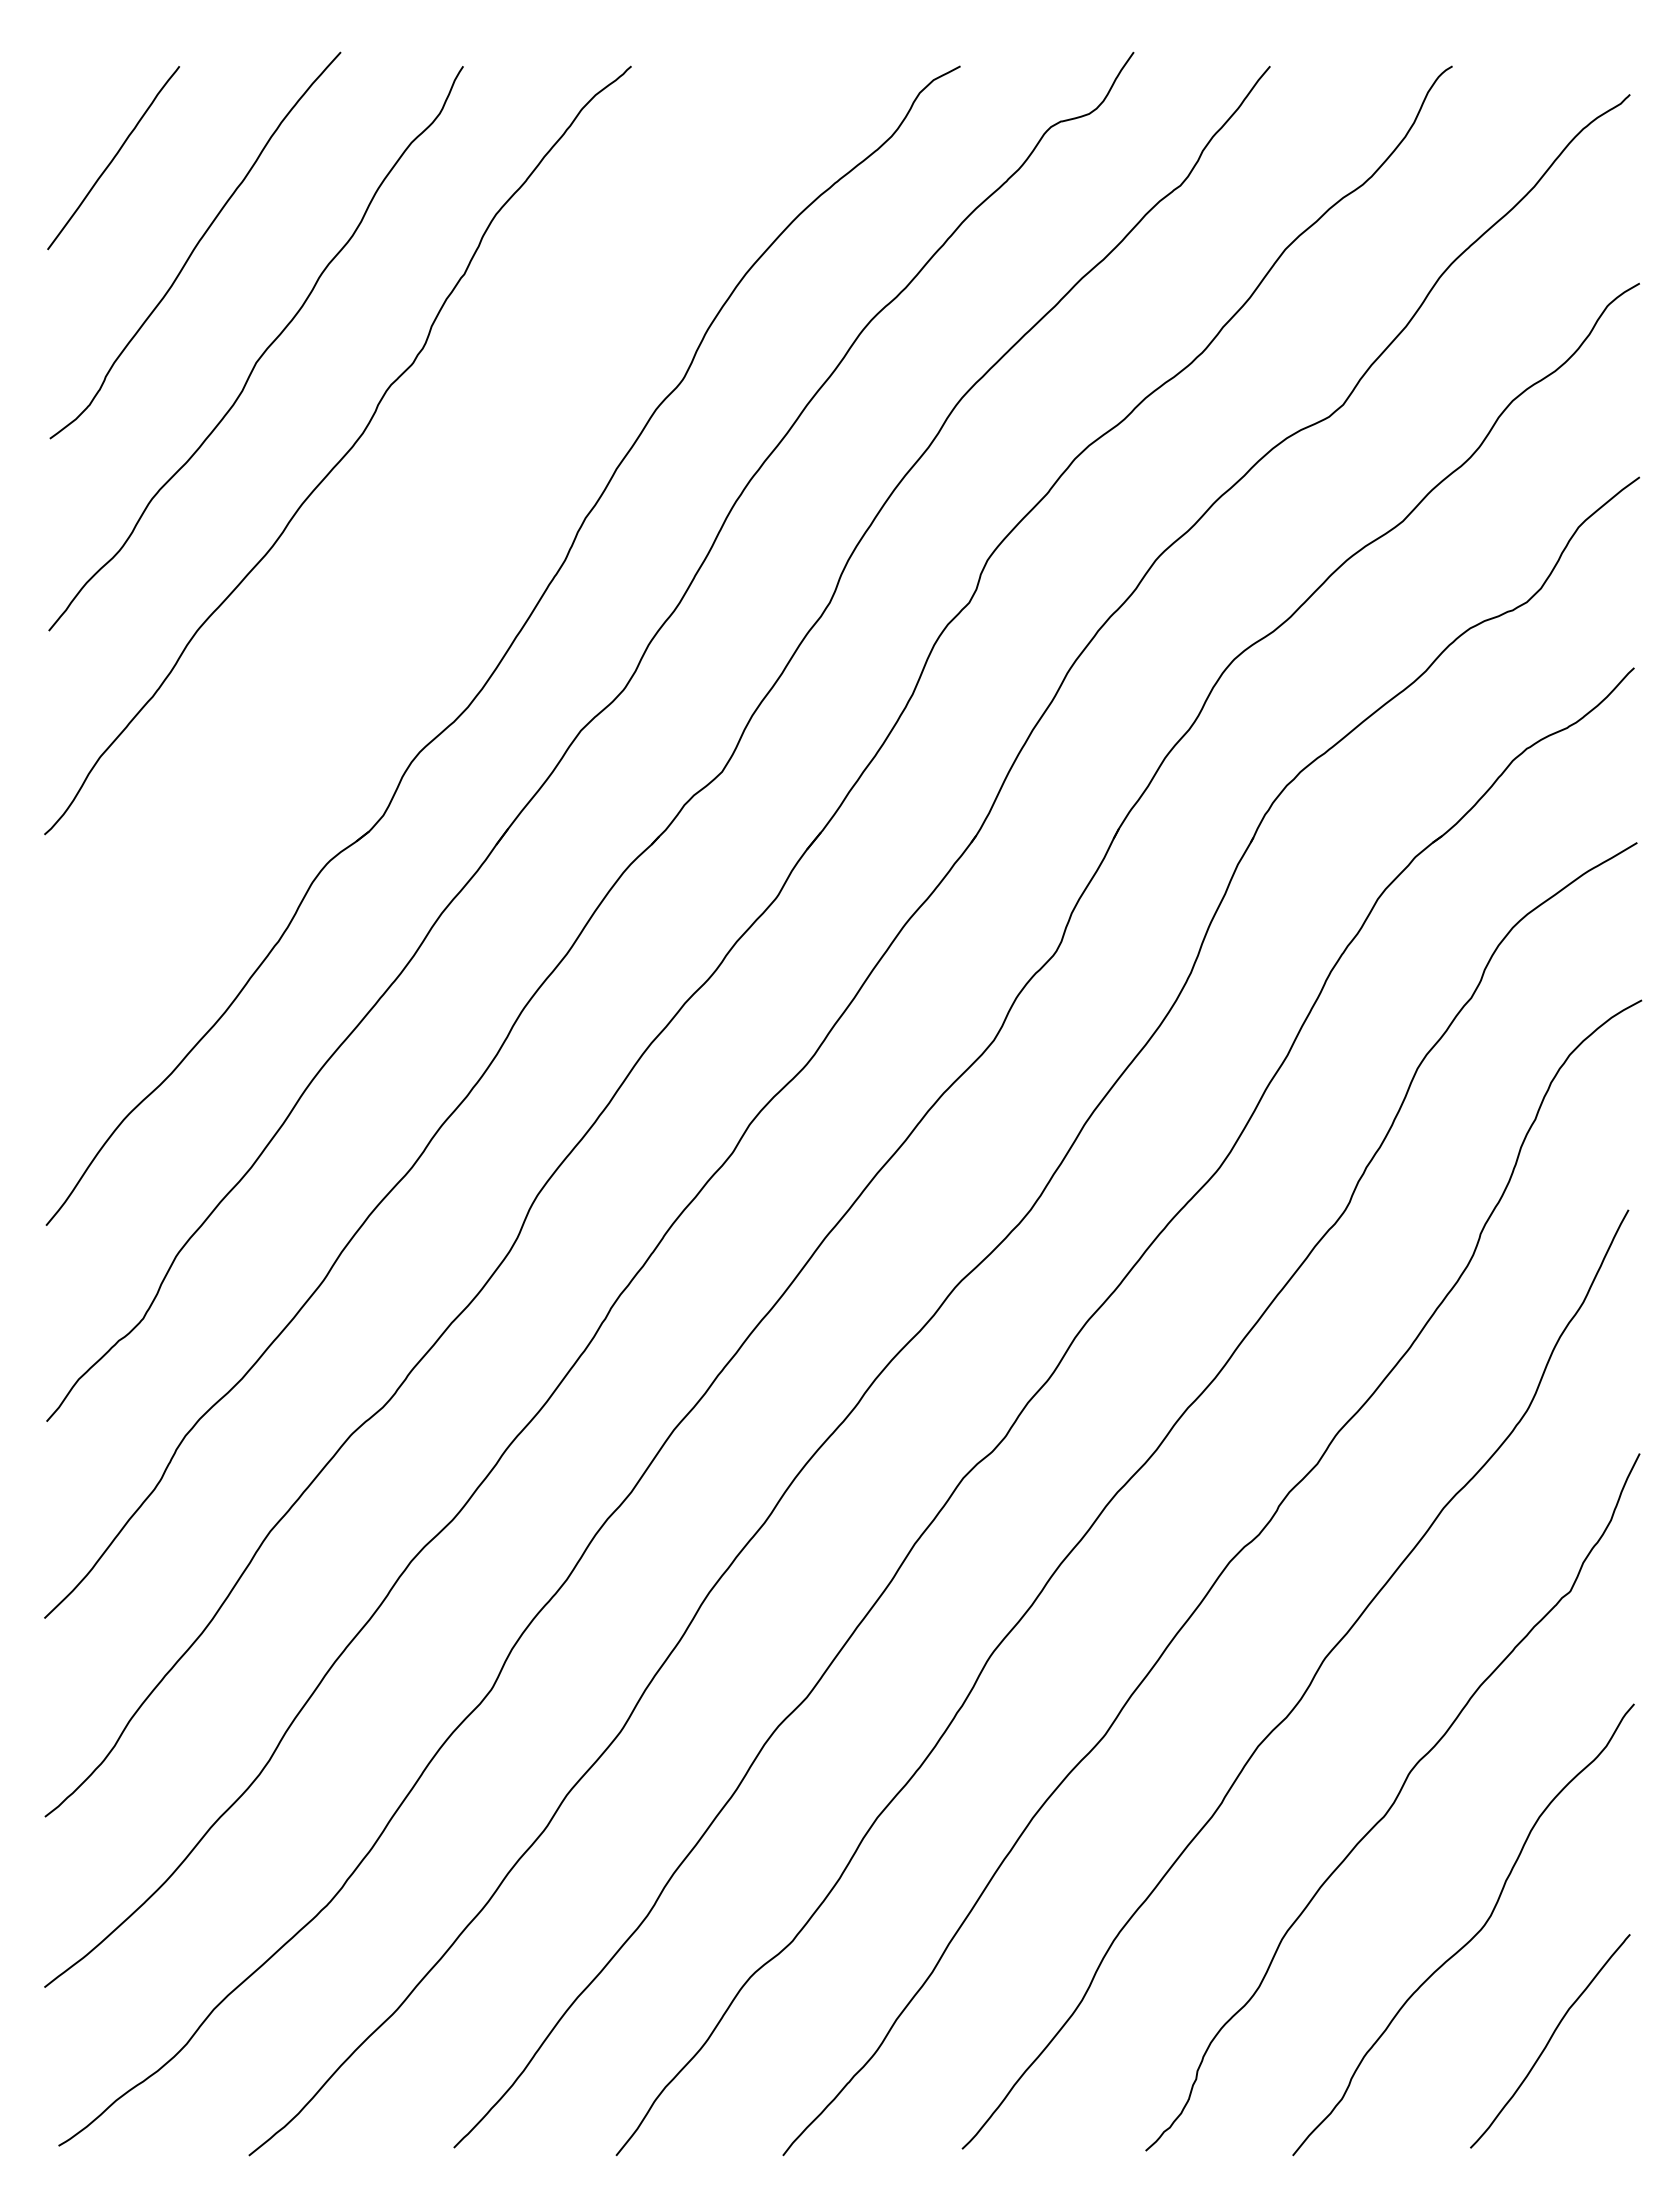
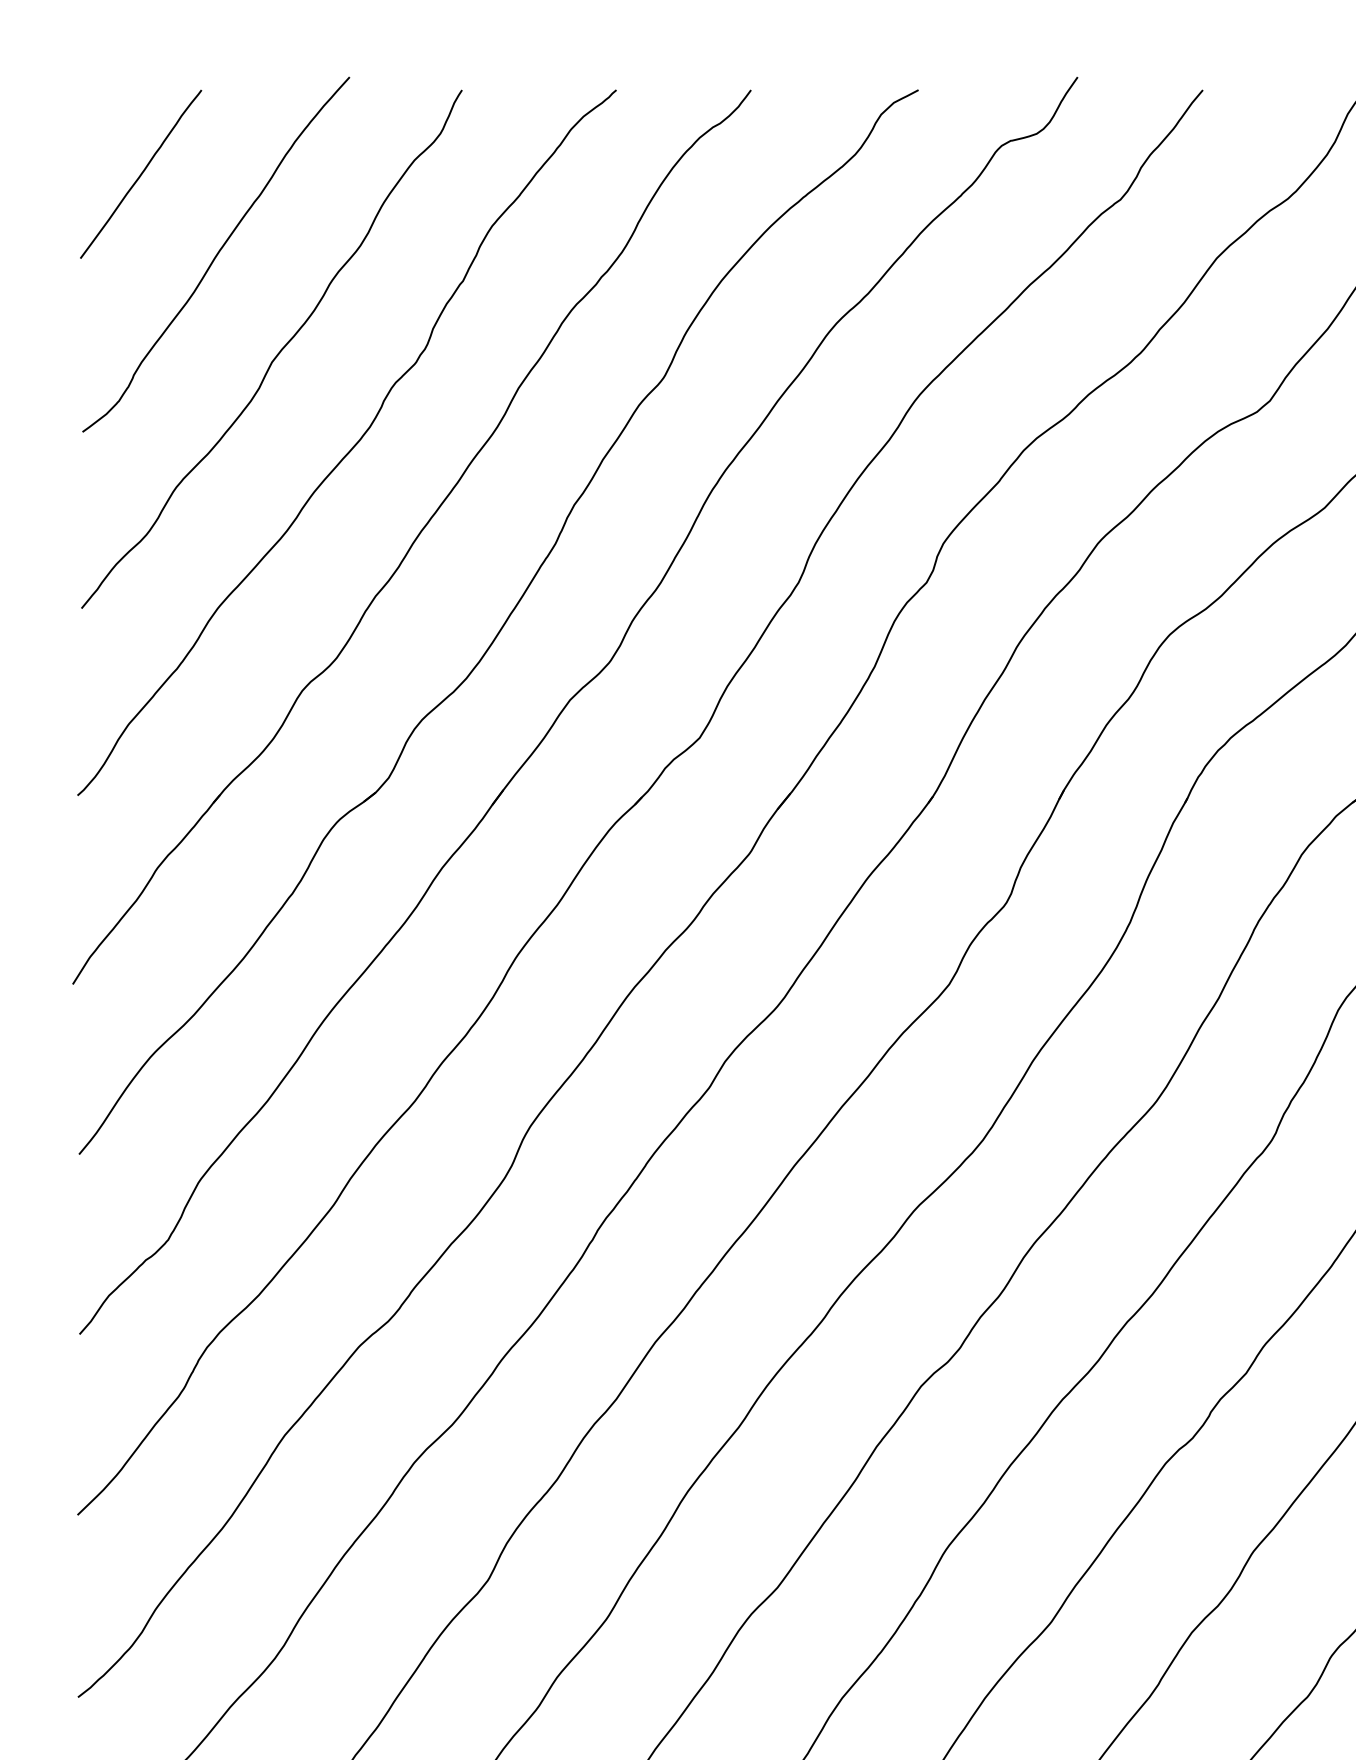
part: (408, 553) -> (411, 537), added

